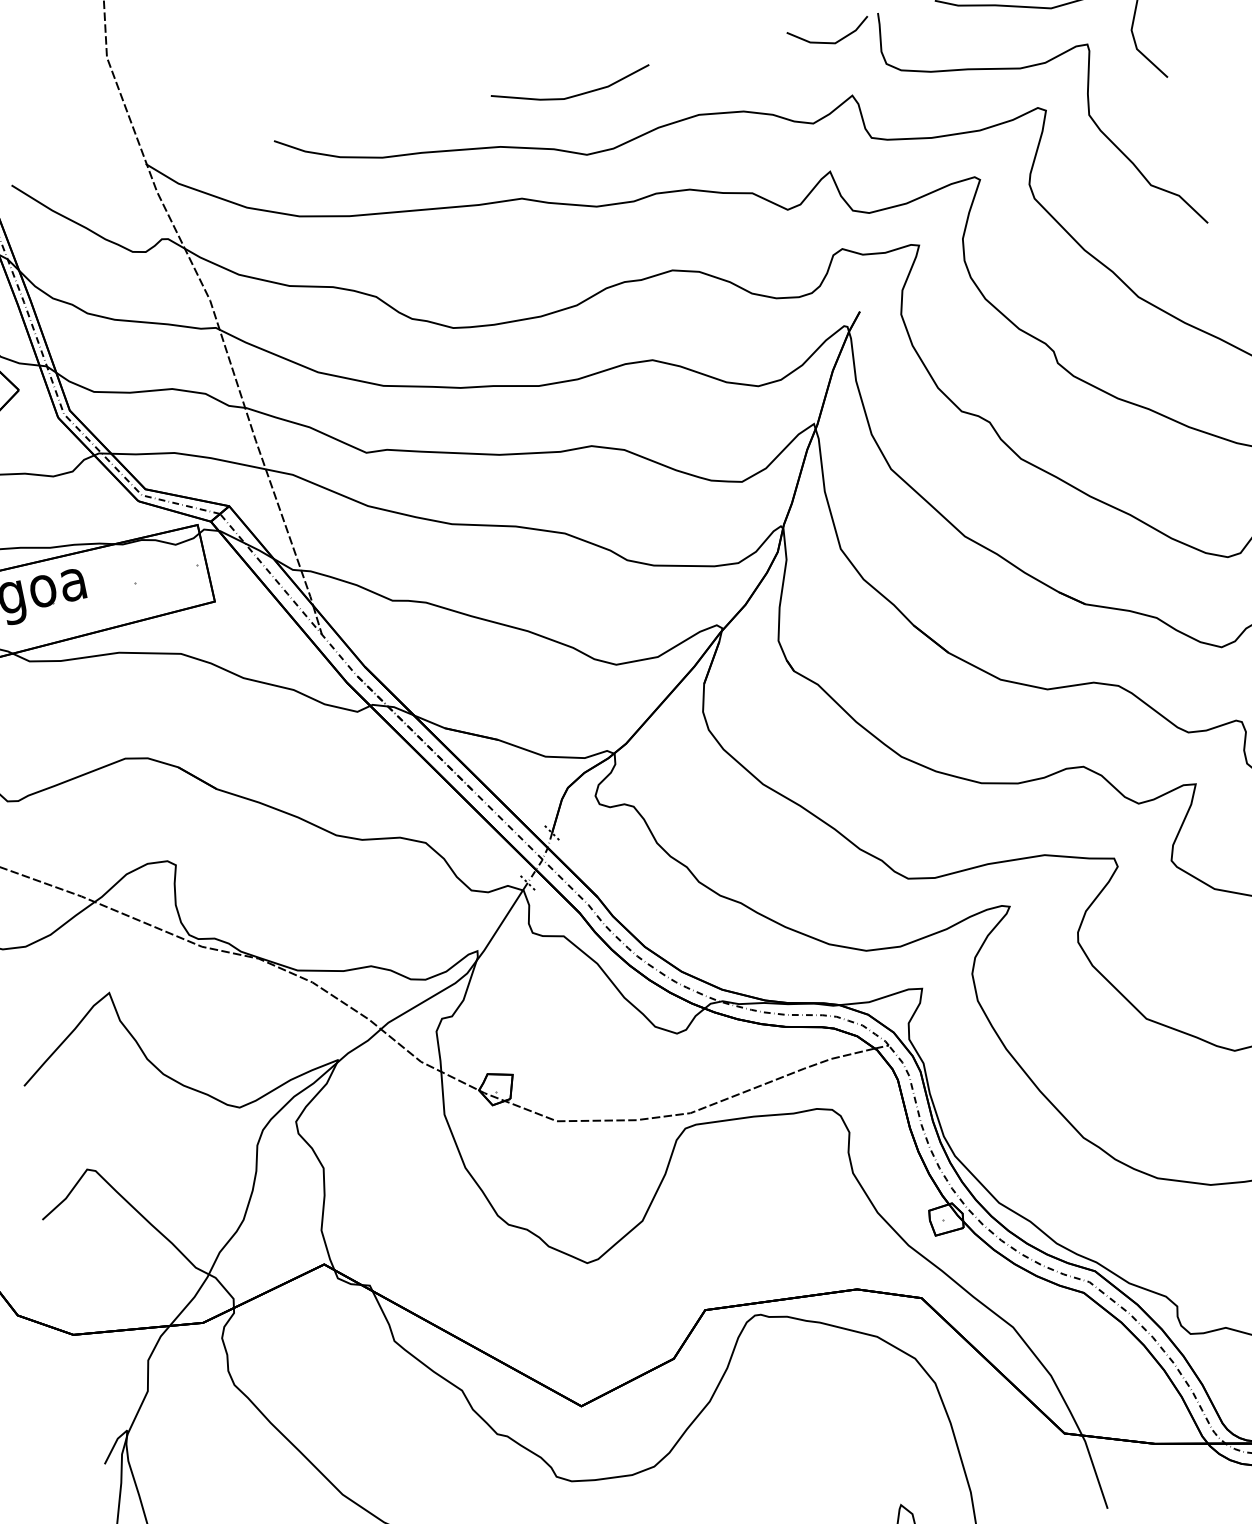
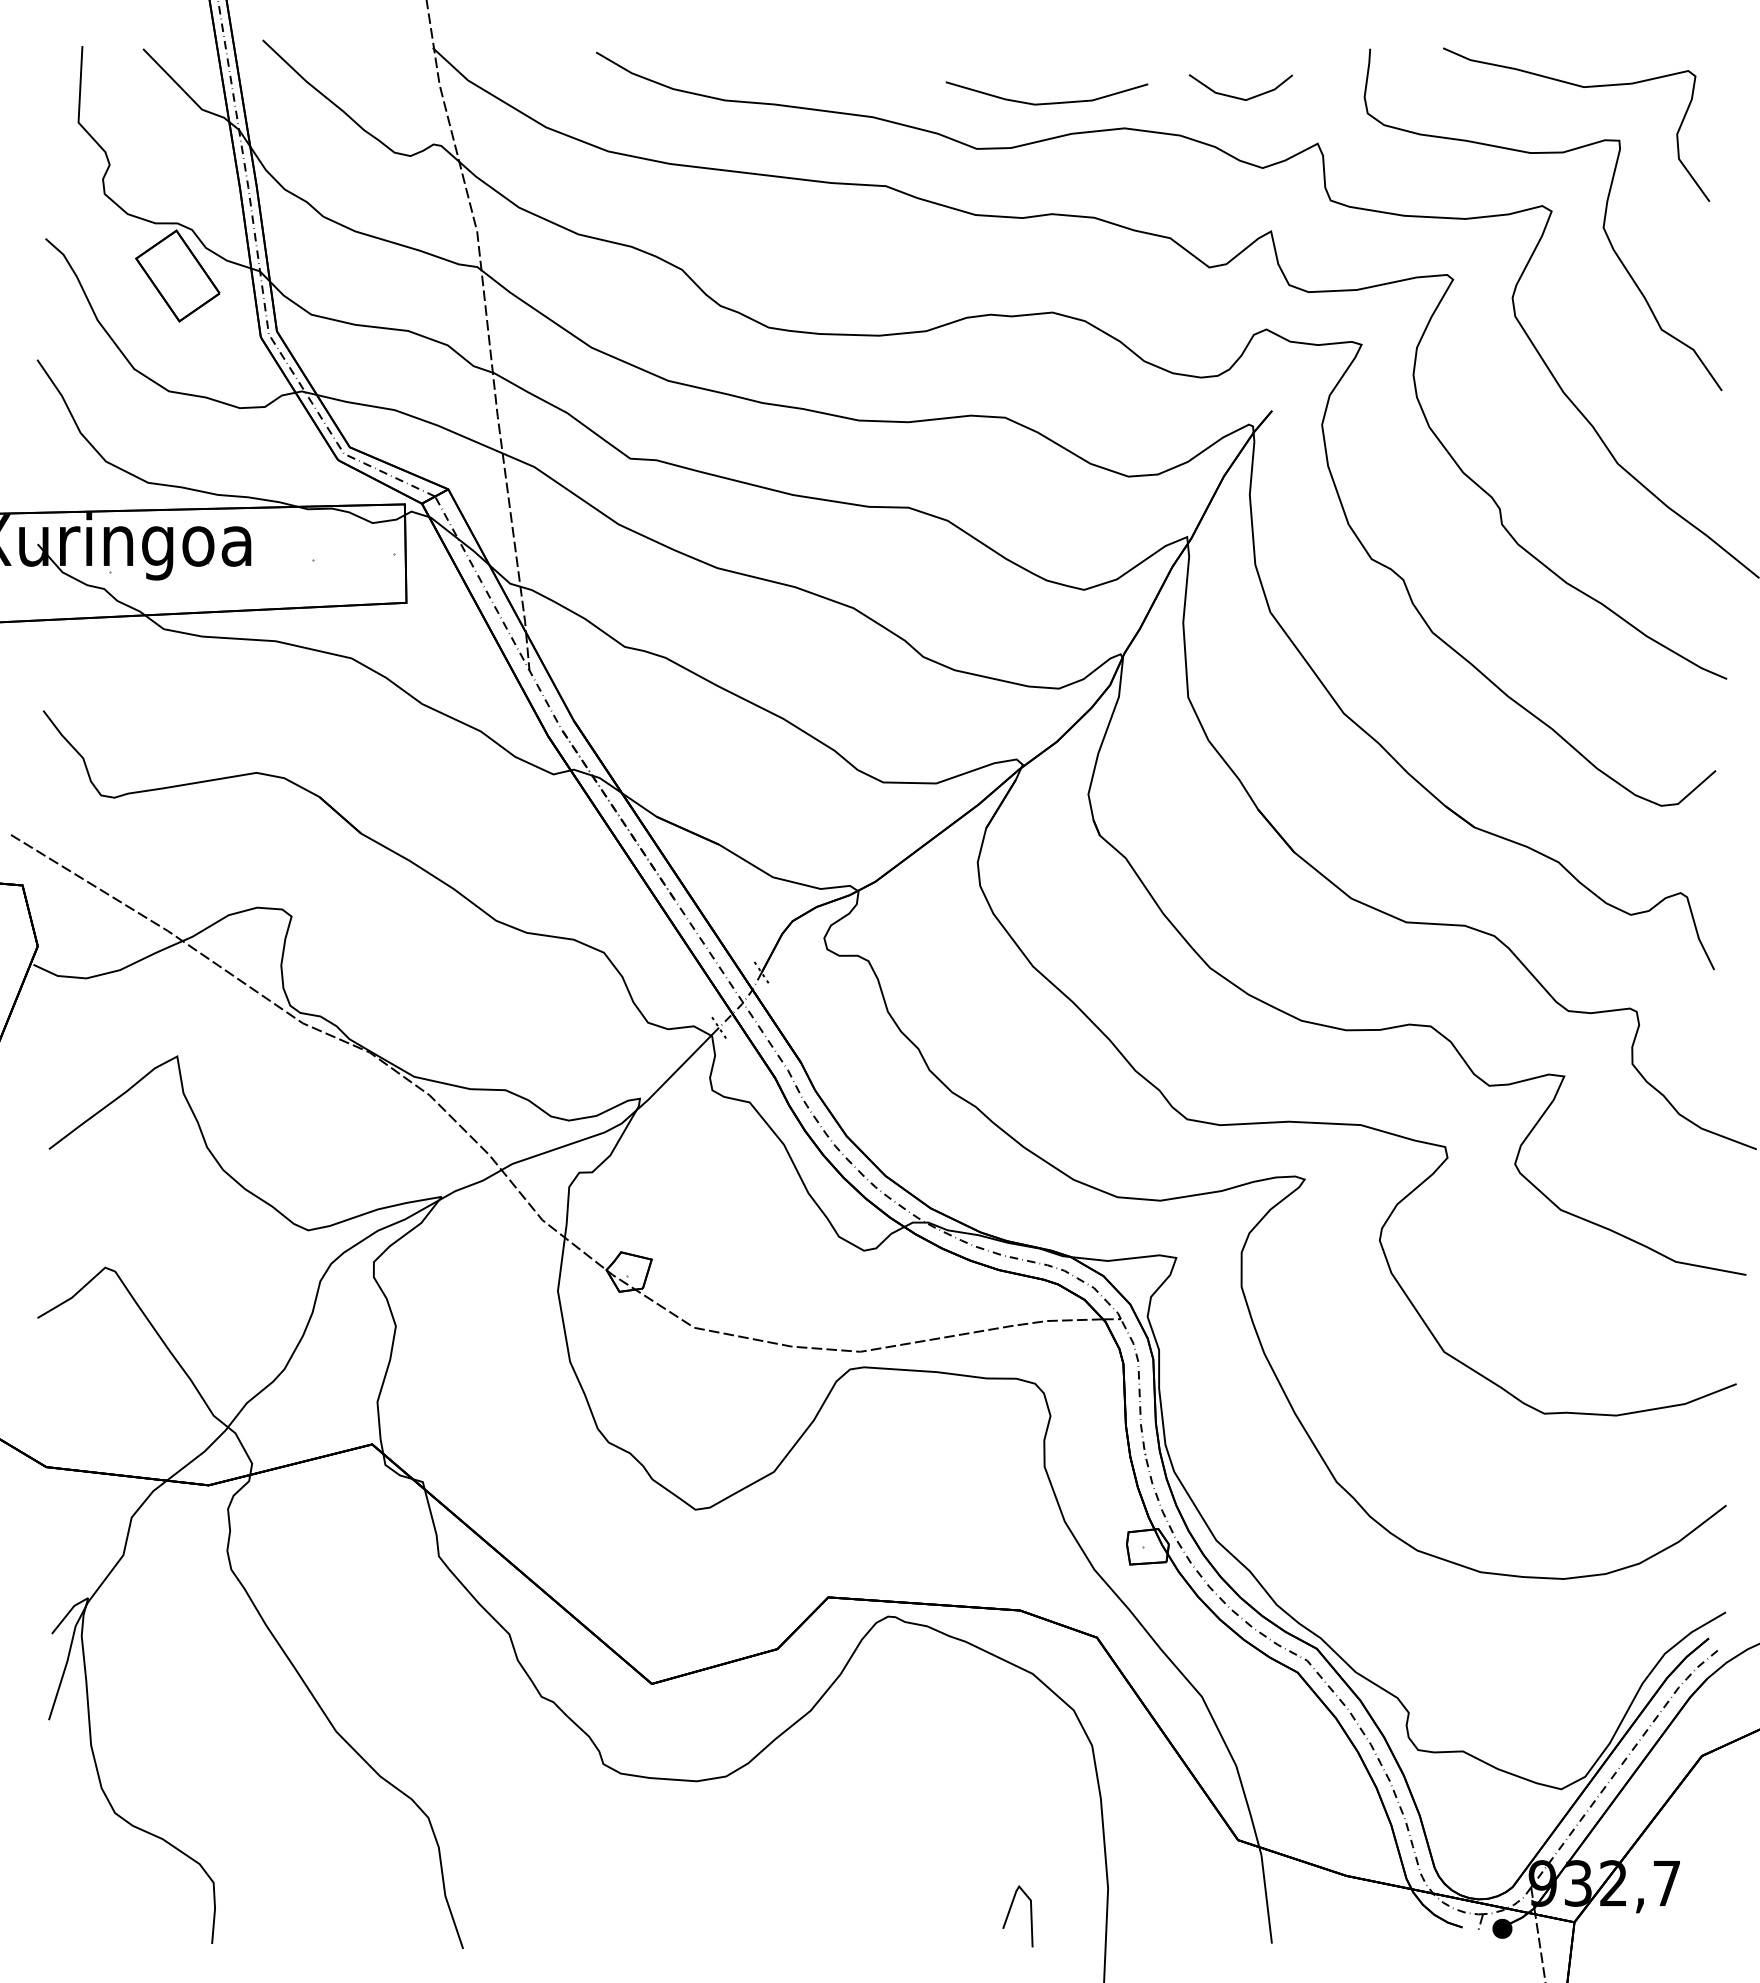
line: (827, 42) -> (1236, 96), moved
curve: (573, 95) -> (1047, 102), moved

